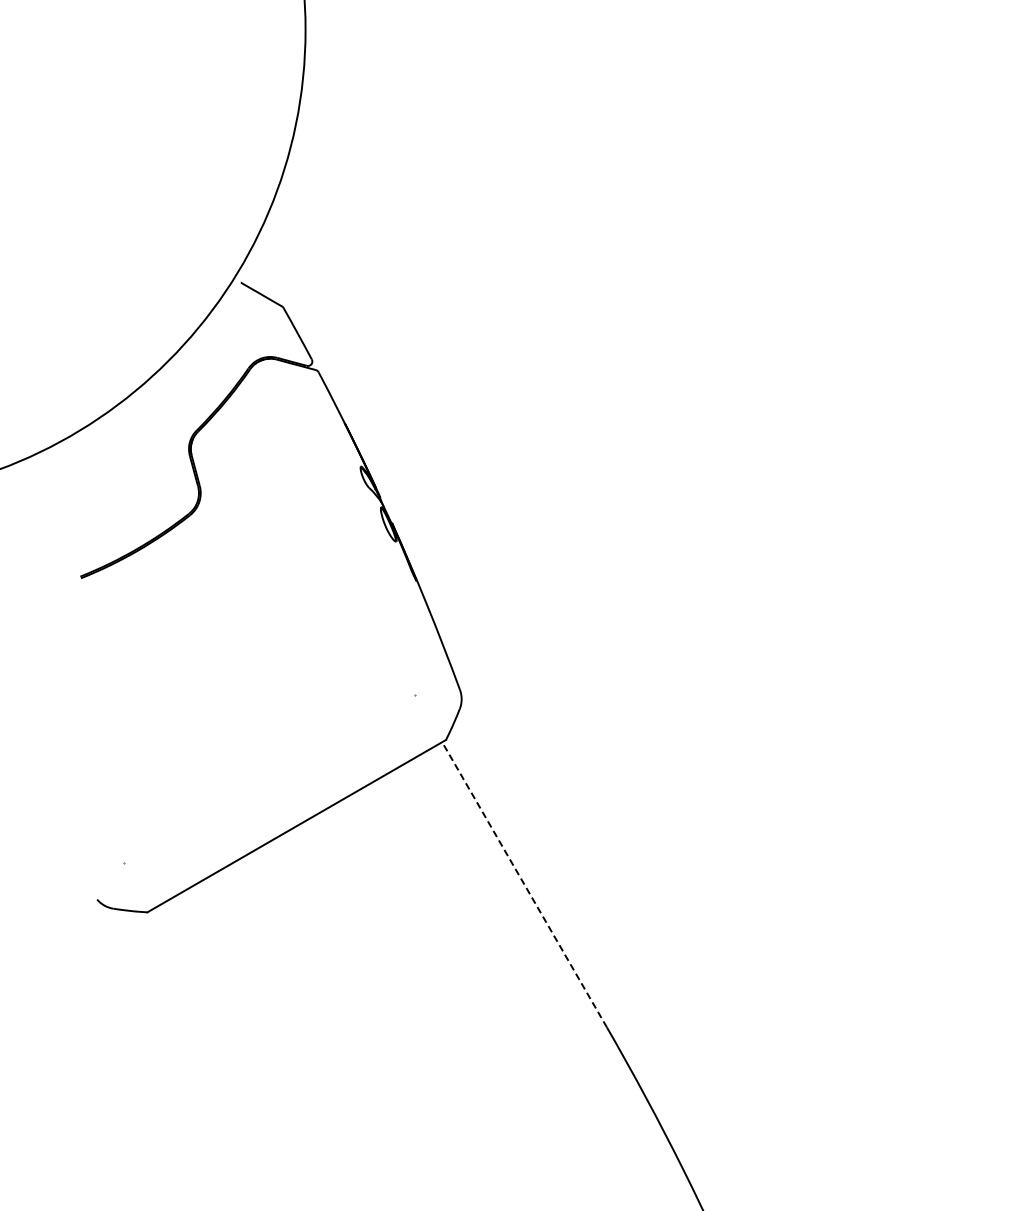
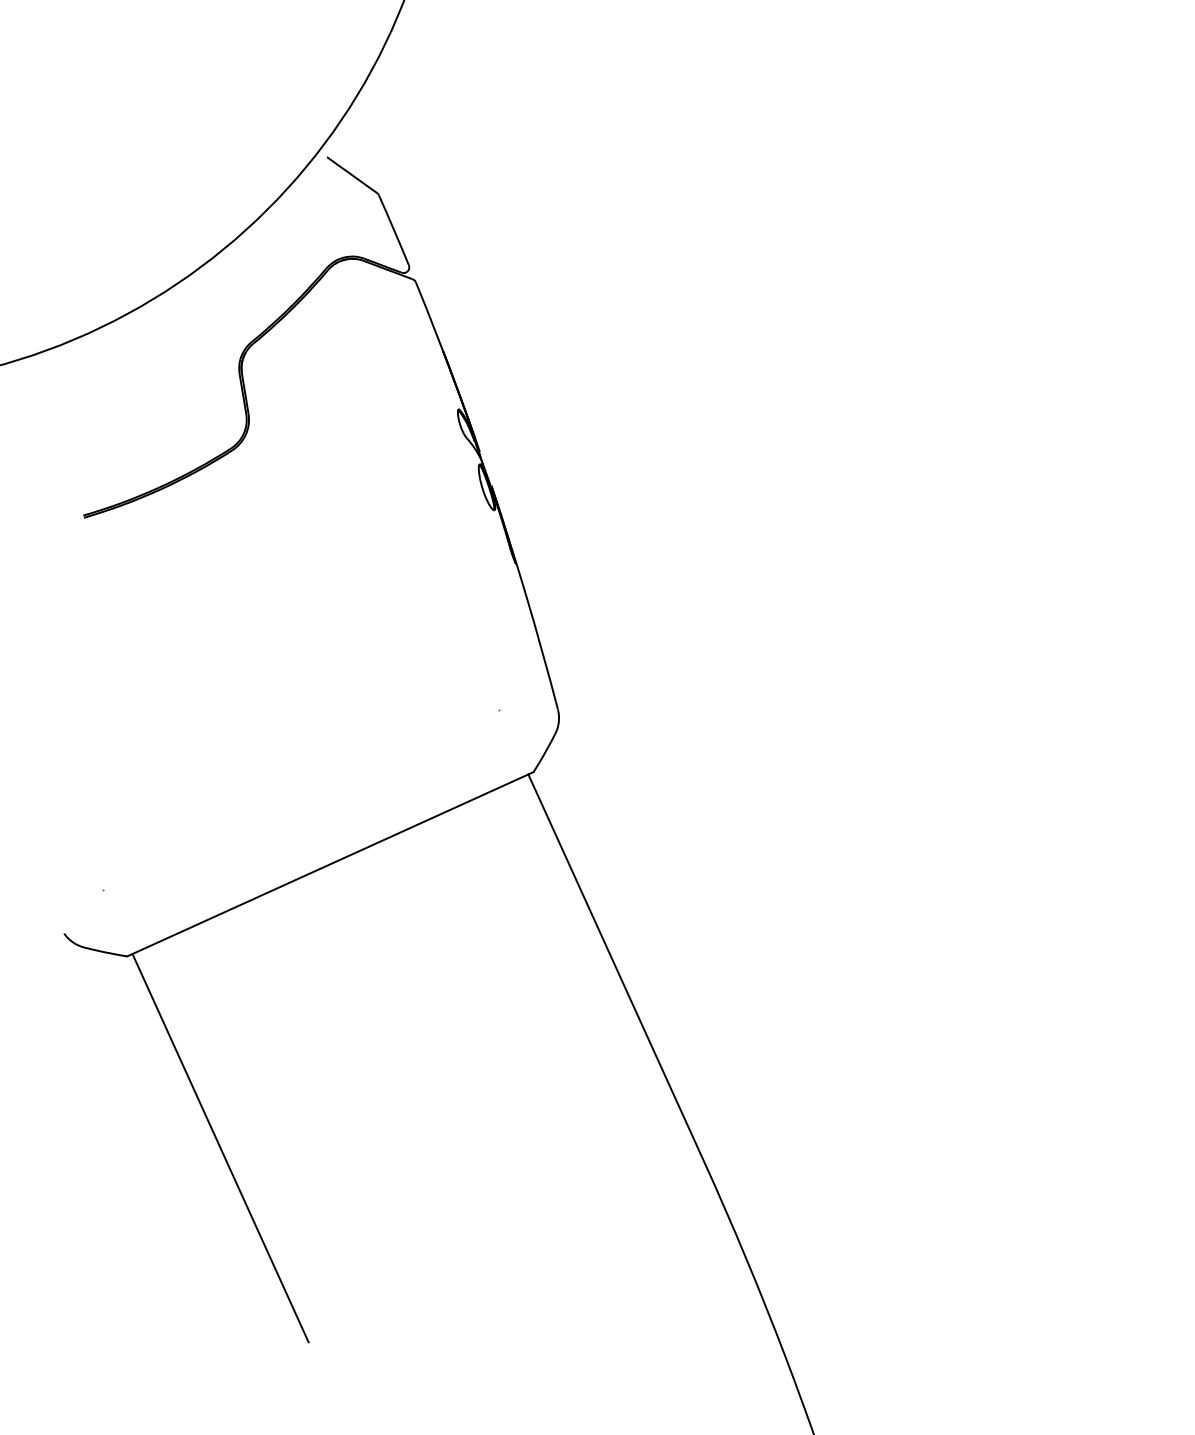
line: (524, 884) -> (616, 968), dashed -> solid
line: (233, 1052) -> (220, 1147), added

